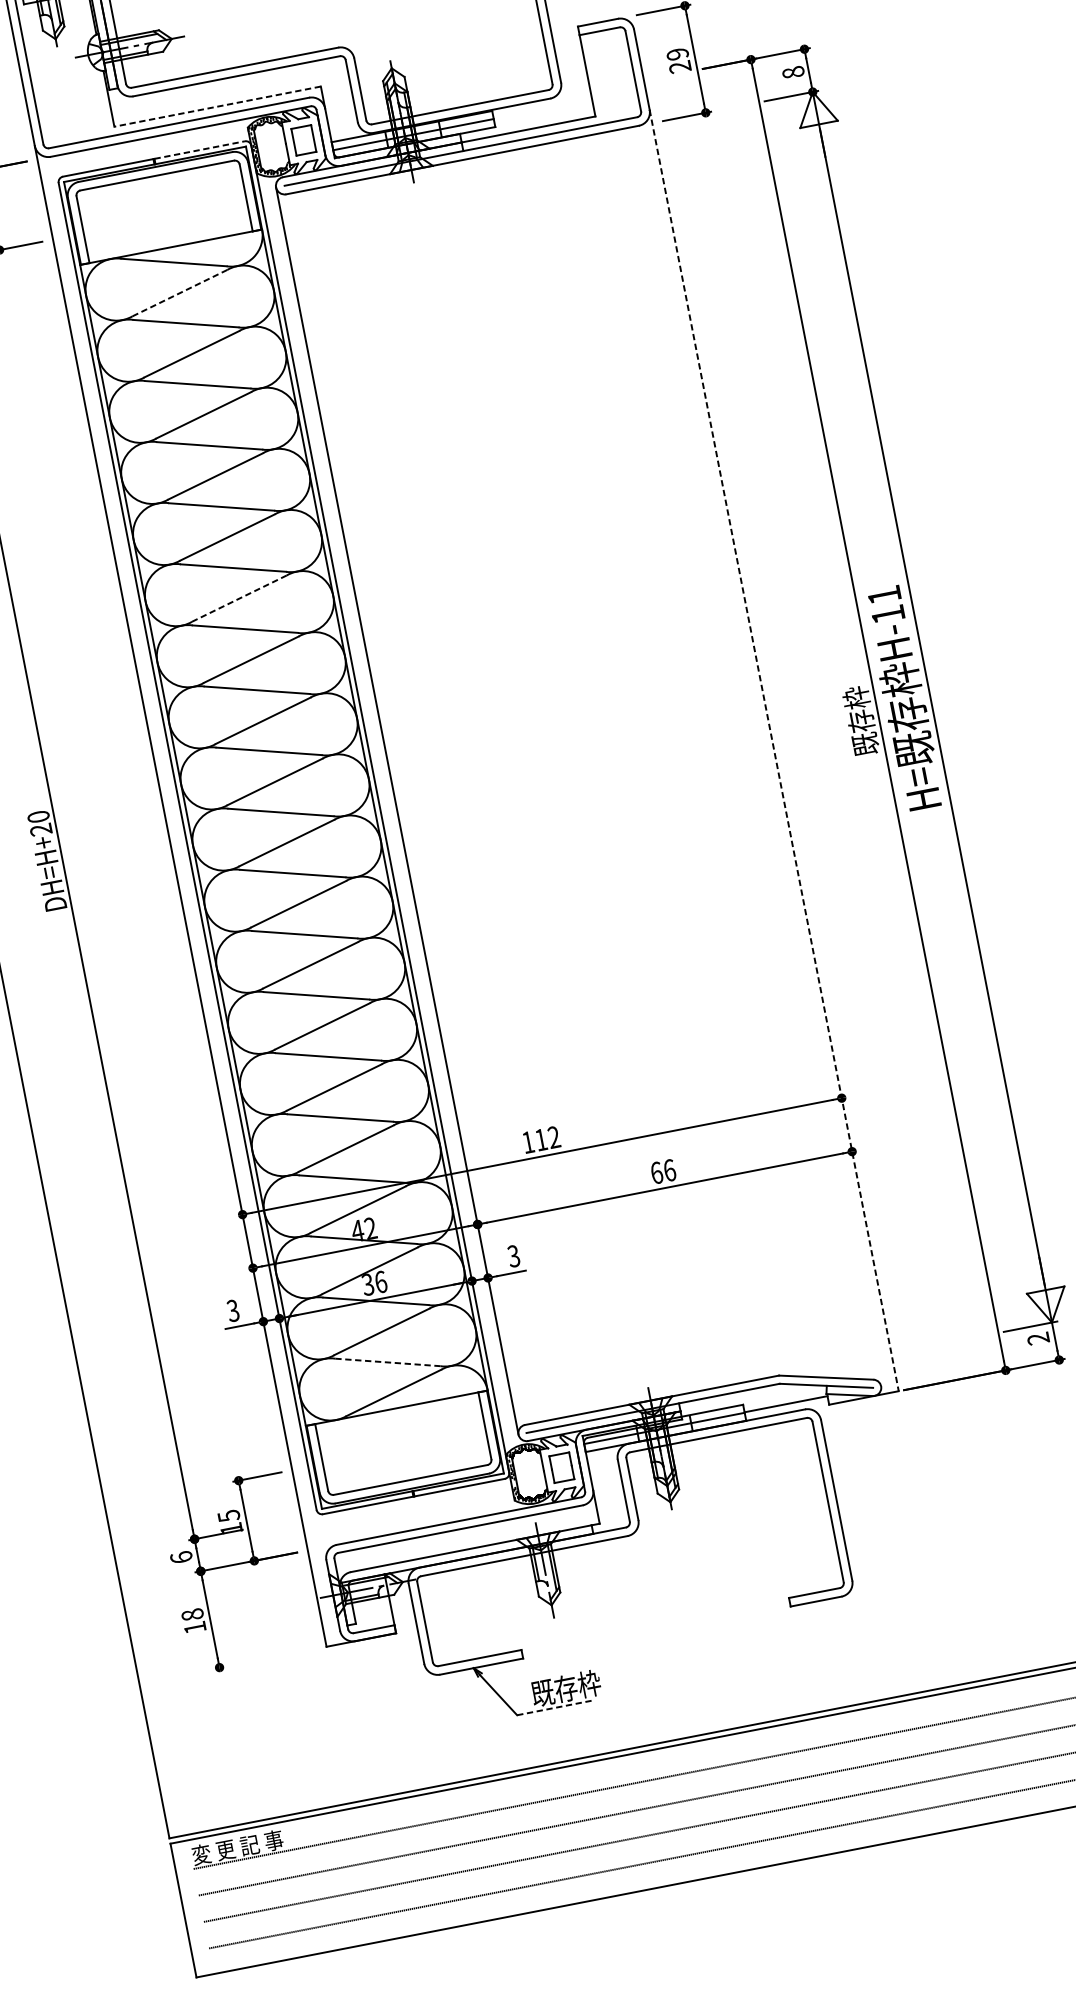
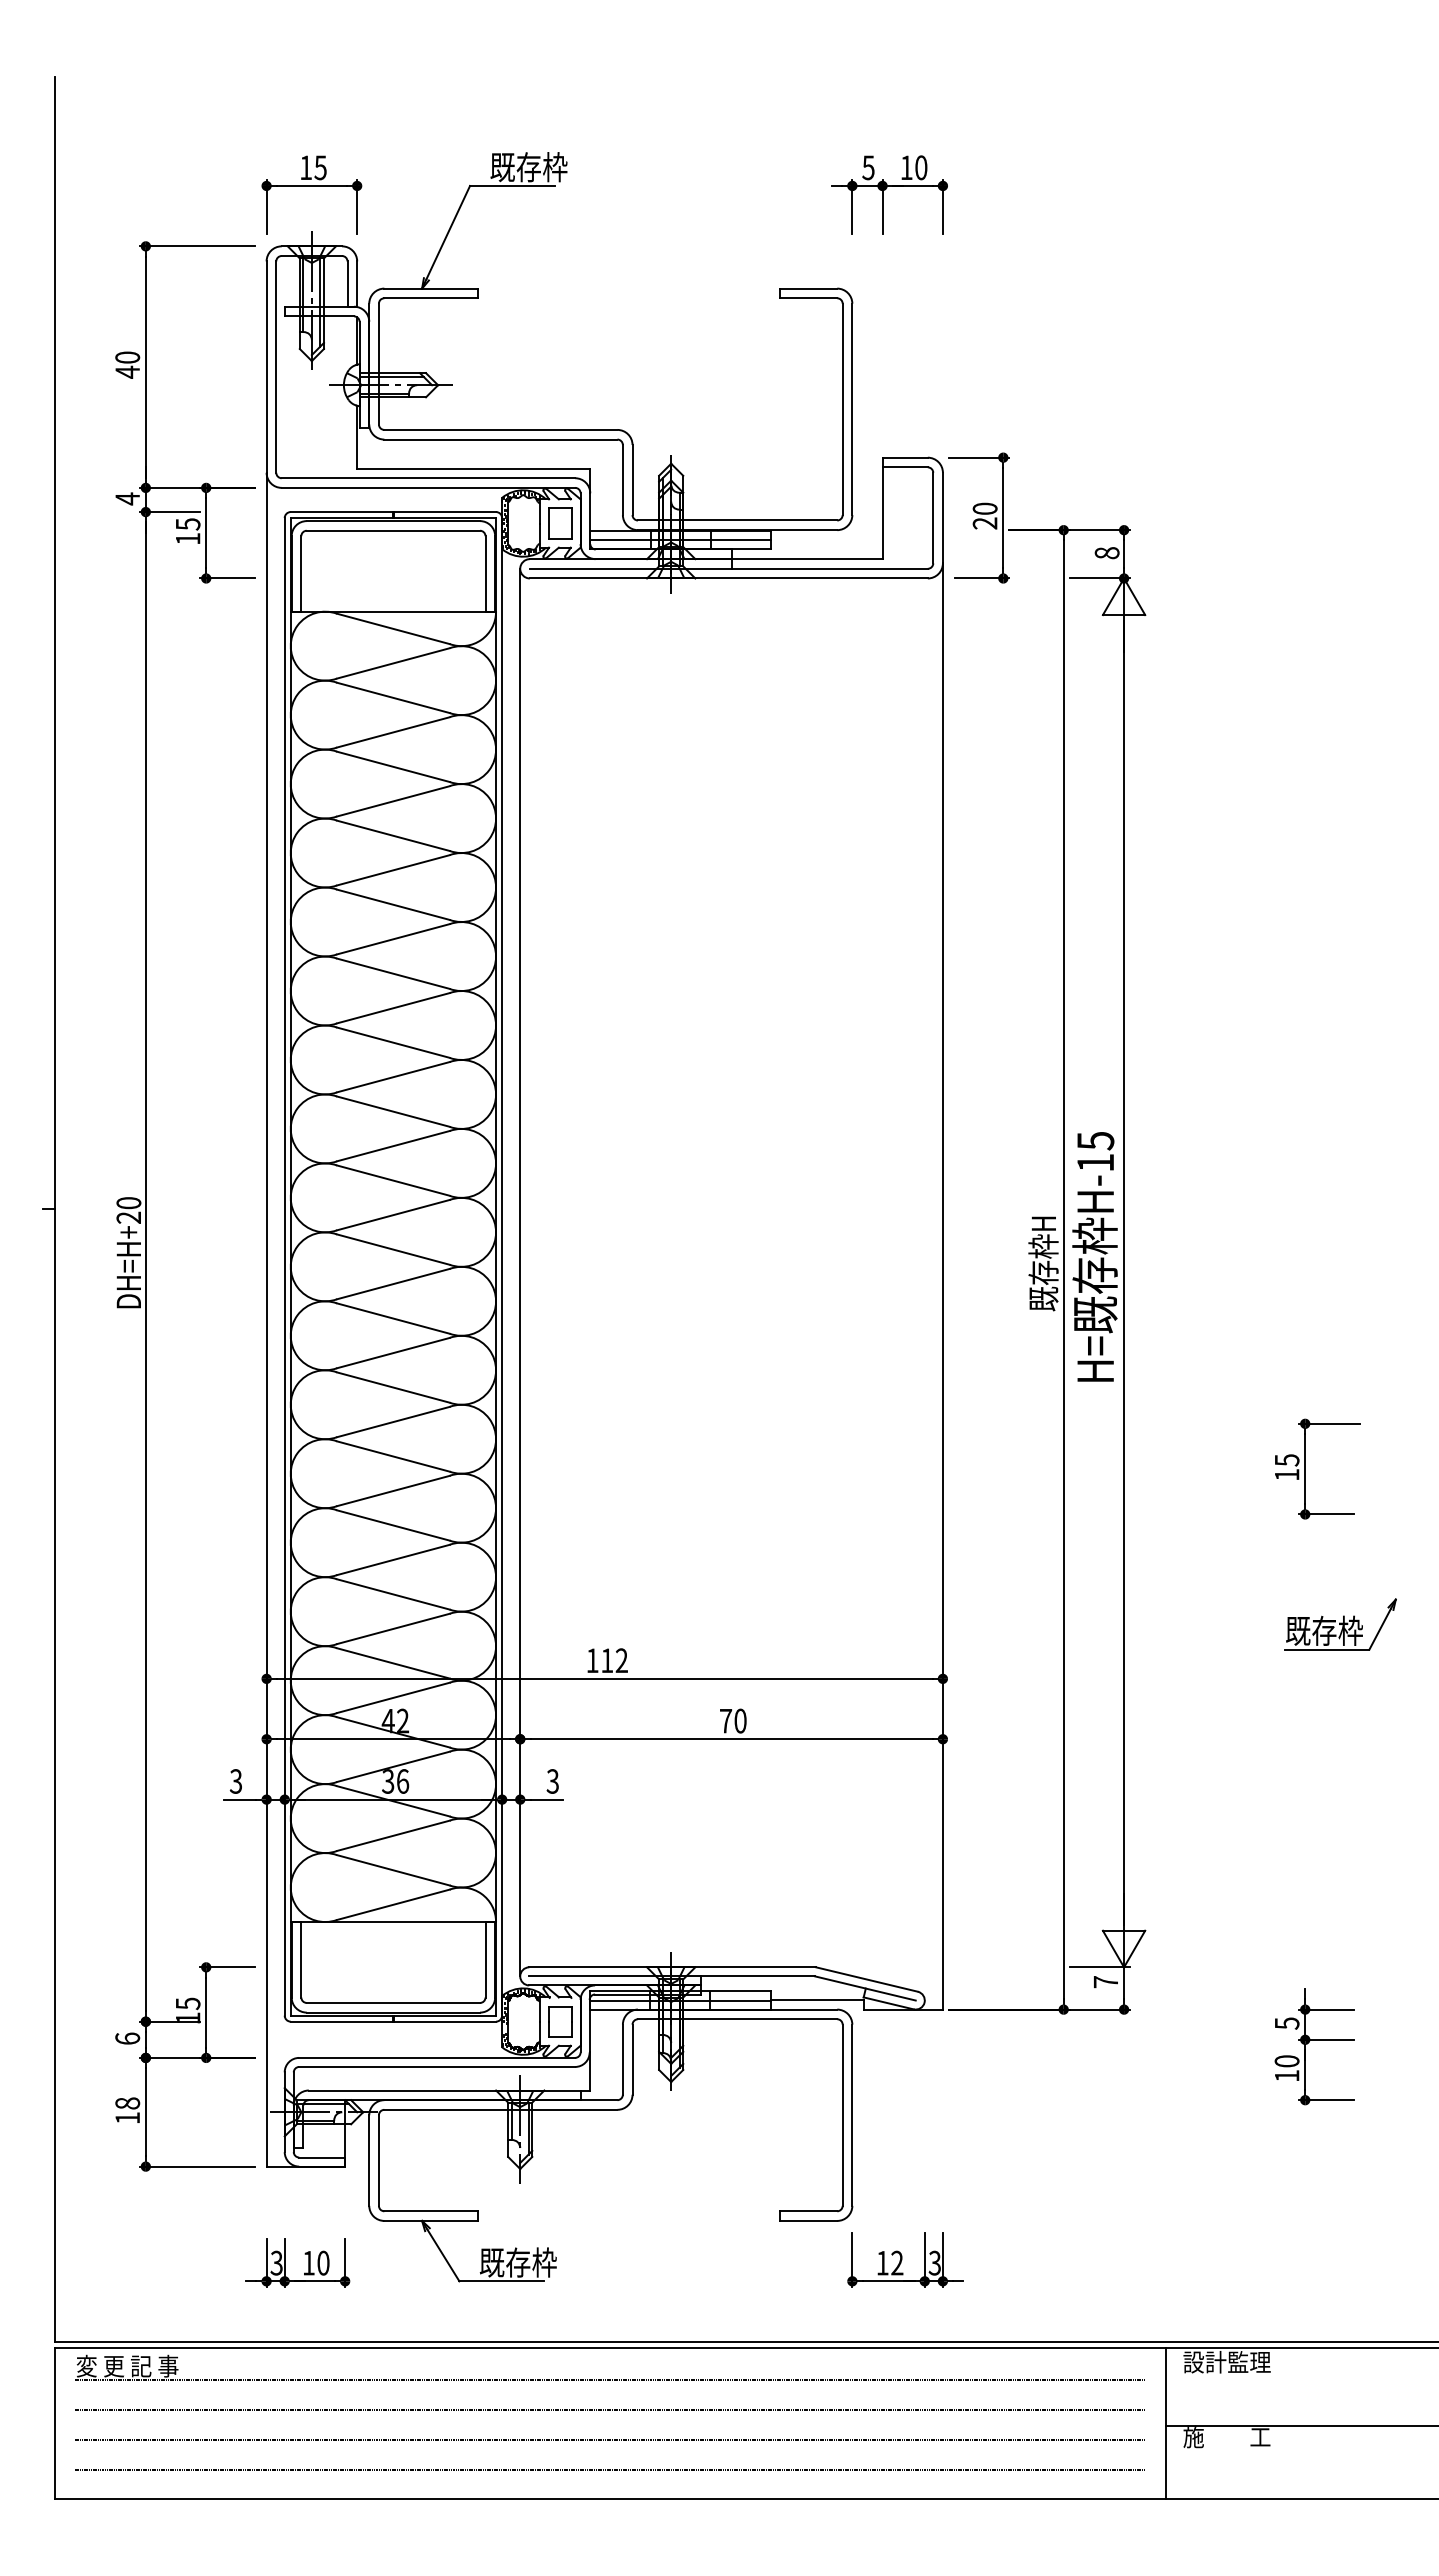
text: (677, 54) -> (984, 508), 29 -> 20
line: (217, 106) -> (473, 468), dashed -> solid
line: (200, 150) -> (445, 512), dashed -> solid
line: (179, 293) -> (392, 663), dashed -> solid
text: (884, 595) -> (1095, 1141), H-11 -> H-15
line: (238, 599) -> (392, 1008), dashed -> solid
text: (852, 677) -> (1043, 1223), 既存枠 -> 既存枠H
line: (773, 750) -> (942, 1286), dashed -> solid
text: (663, 1171) -> (733, 1720), 66 -> 70
text: (1038, 1339) -> (1105, 1982), 2 -> 7
line: (387, 1362) -> (393, 1870), dashed -> solid
part: (908, 1619) -> (905, 2259), added
line: (264, 1658) -> (196, 2166), added
line: (555, 1707) -> (502, 2281), dashed -> solid
part: (375, 1718) -> (304, 2254), added

